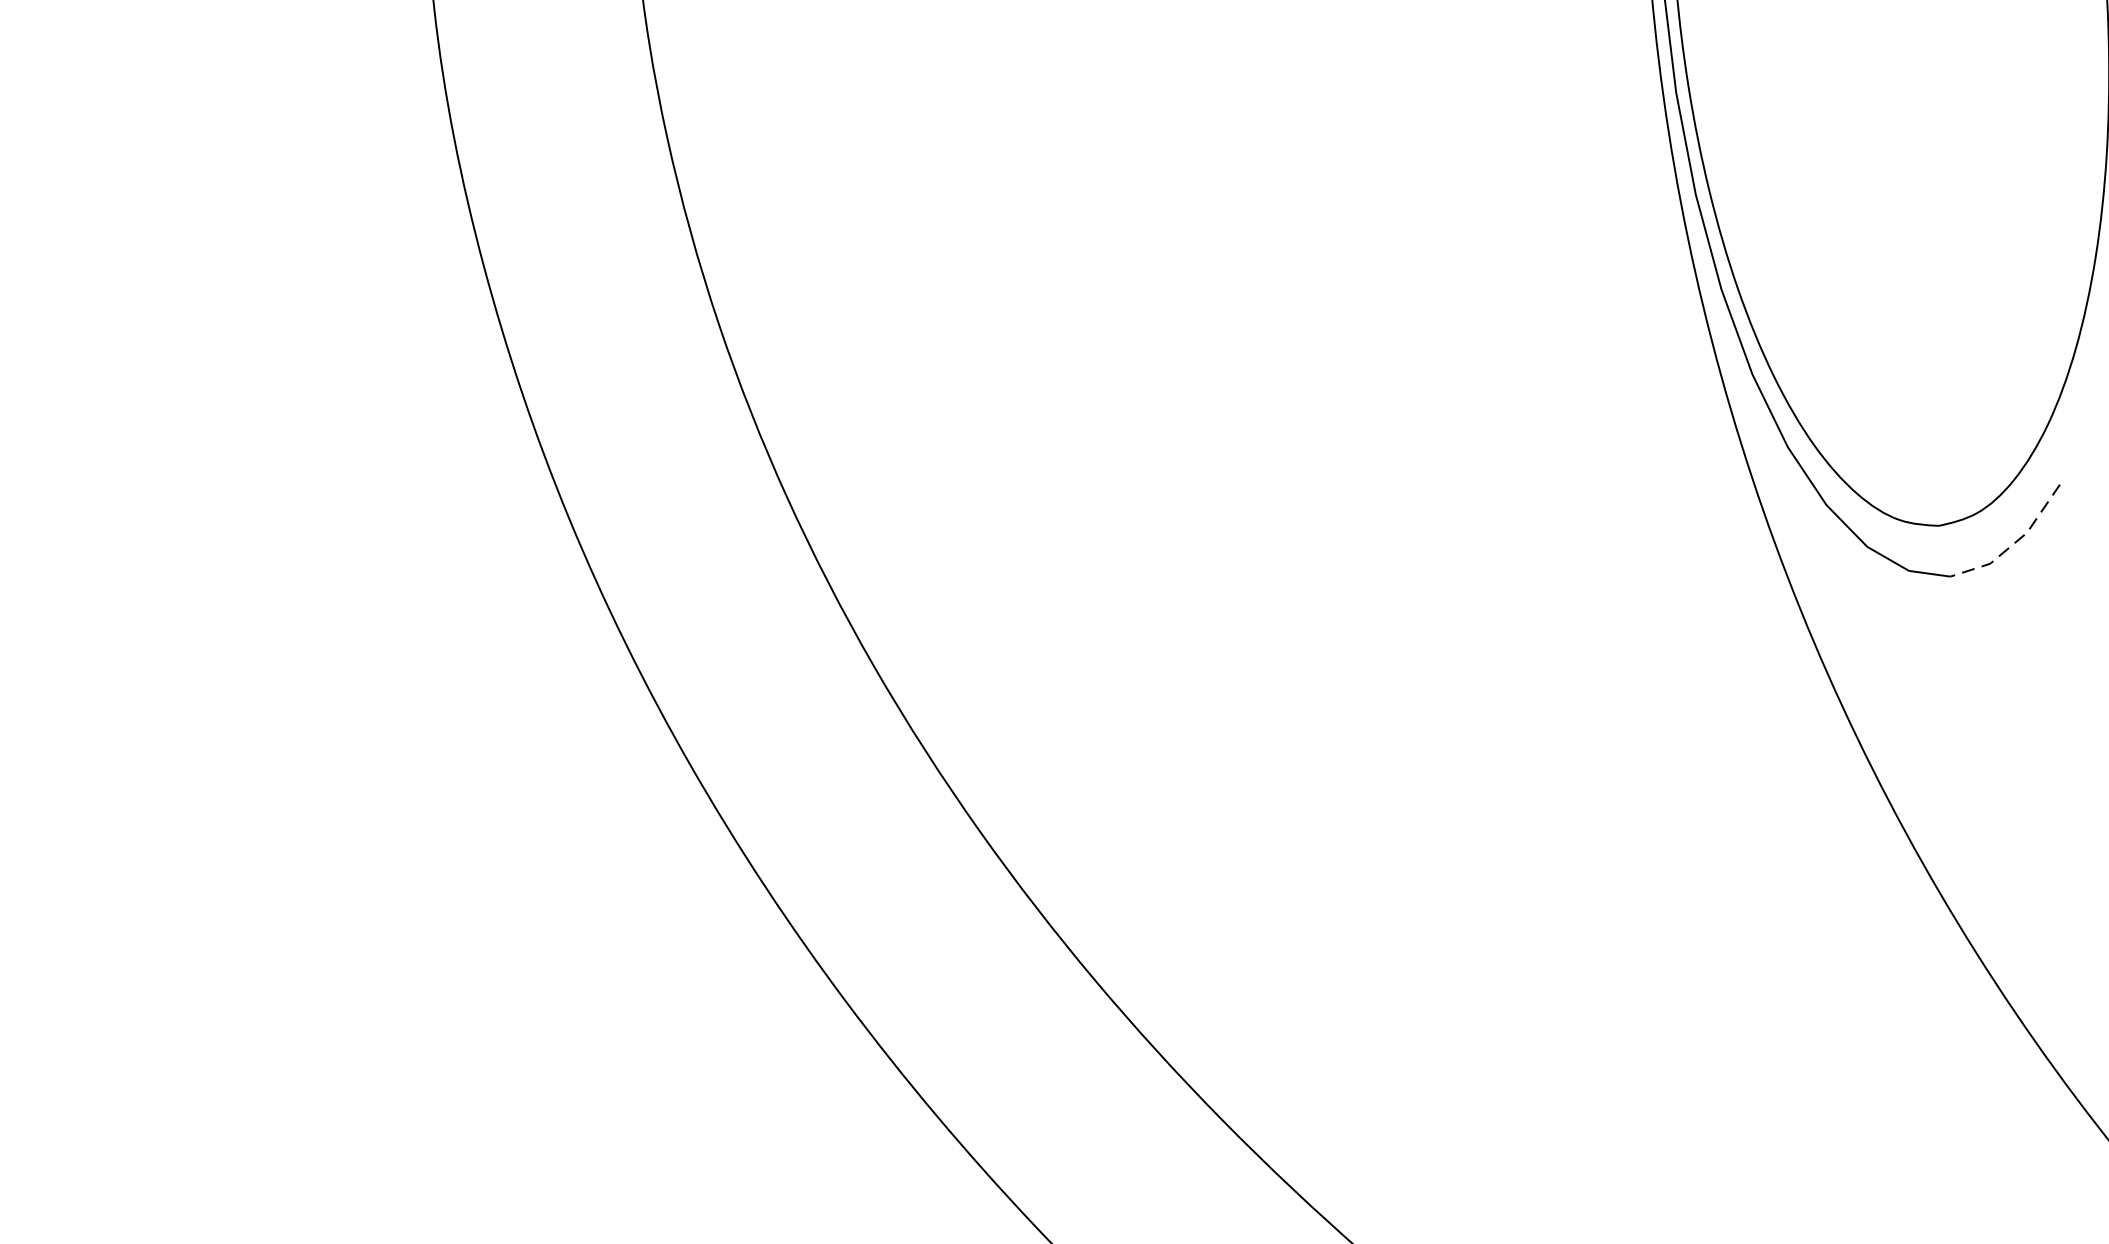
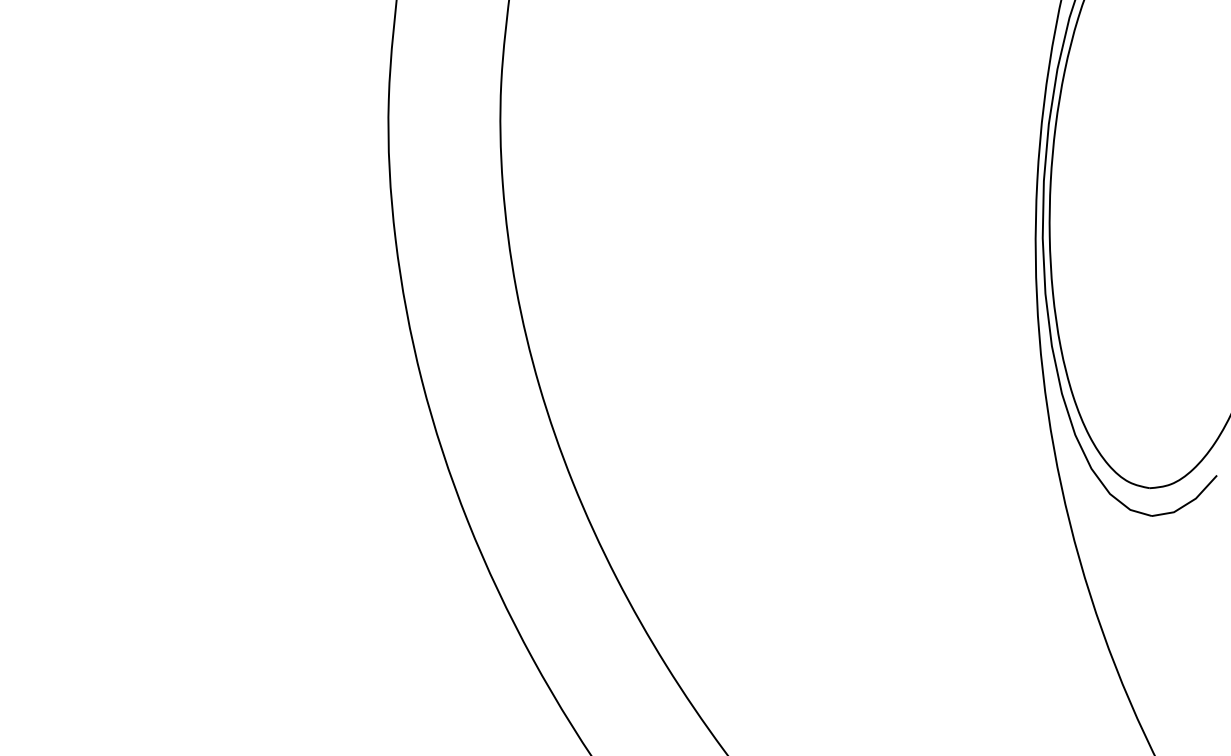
line: (2014, 543) -> (1188, 503), dashed -> solid

